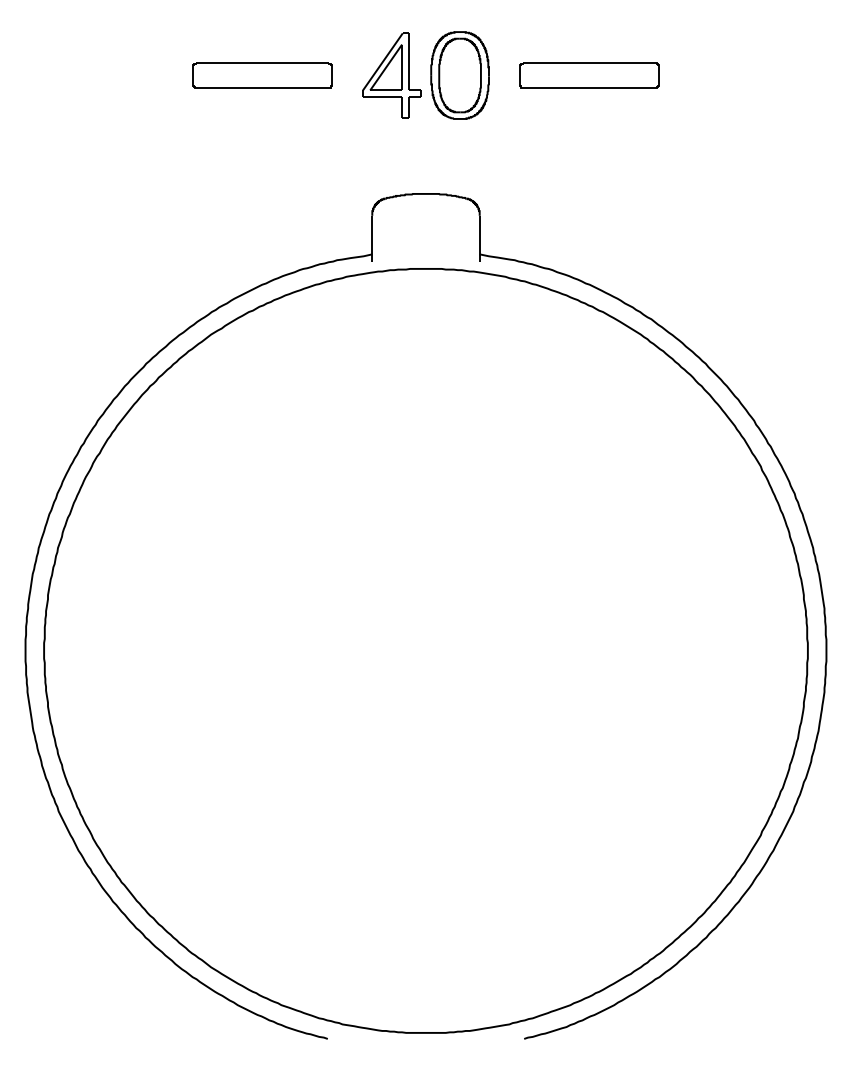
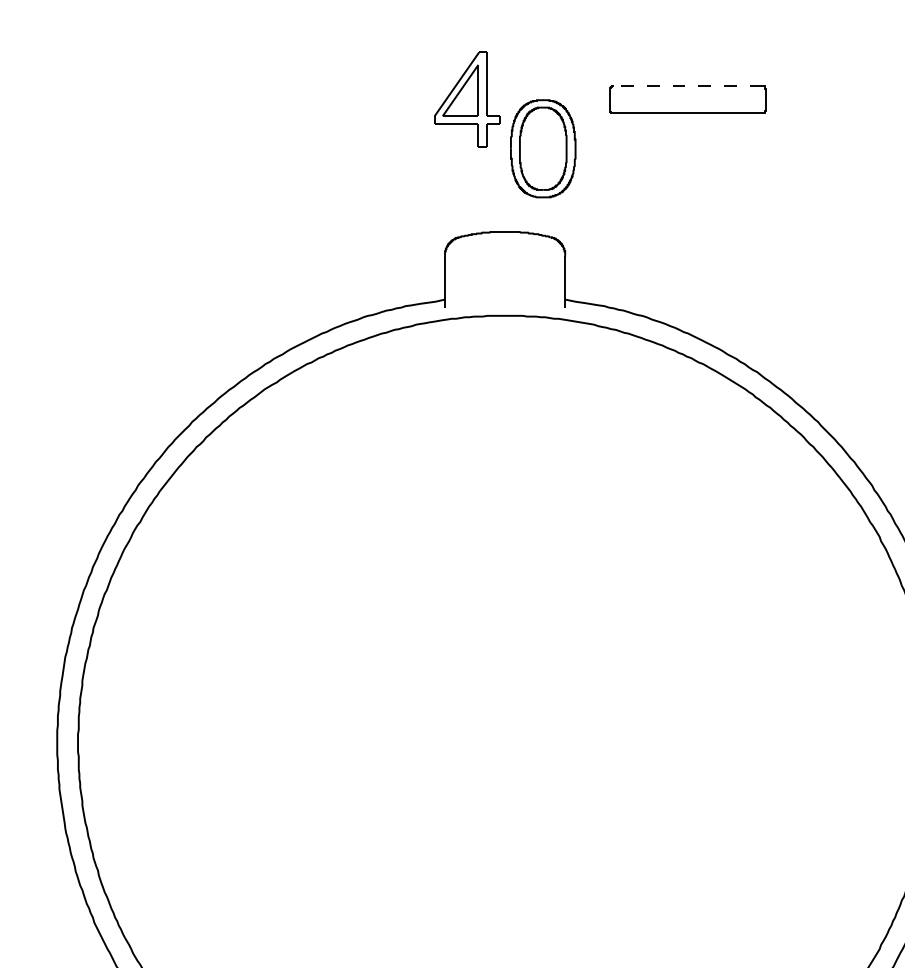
line: (589, 63) -> (687, 86), solid -> dashed
part: (262, 75) -> (322, 99), removed
part: (459, 75) -> (542, 148), moved

